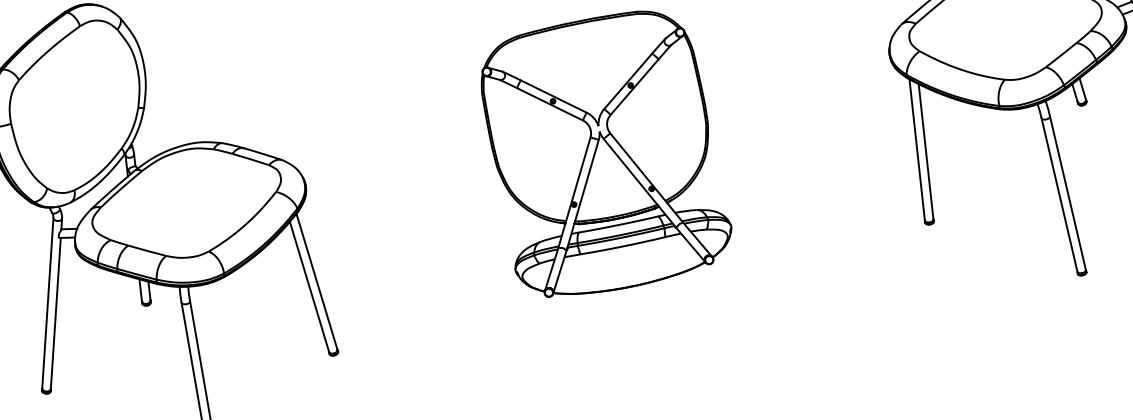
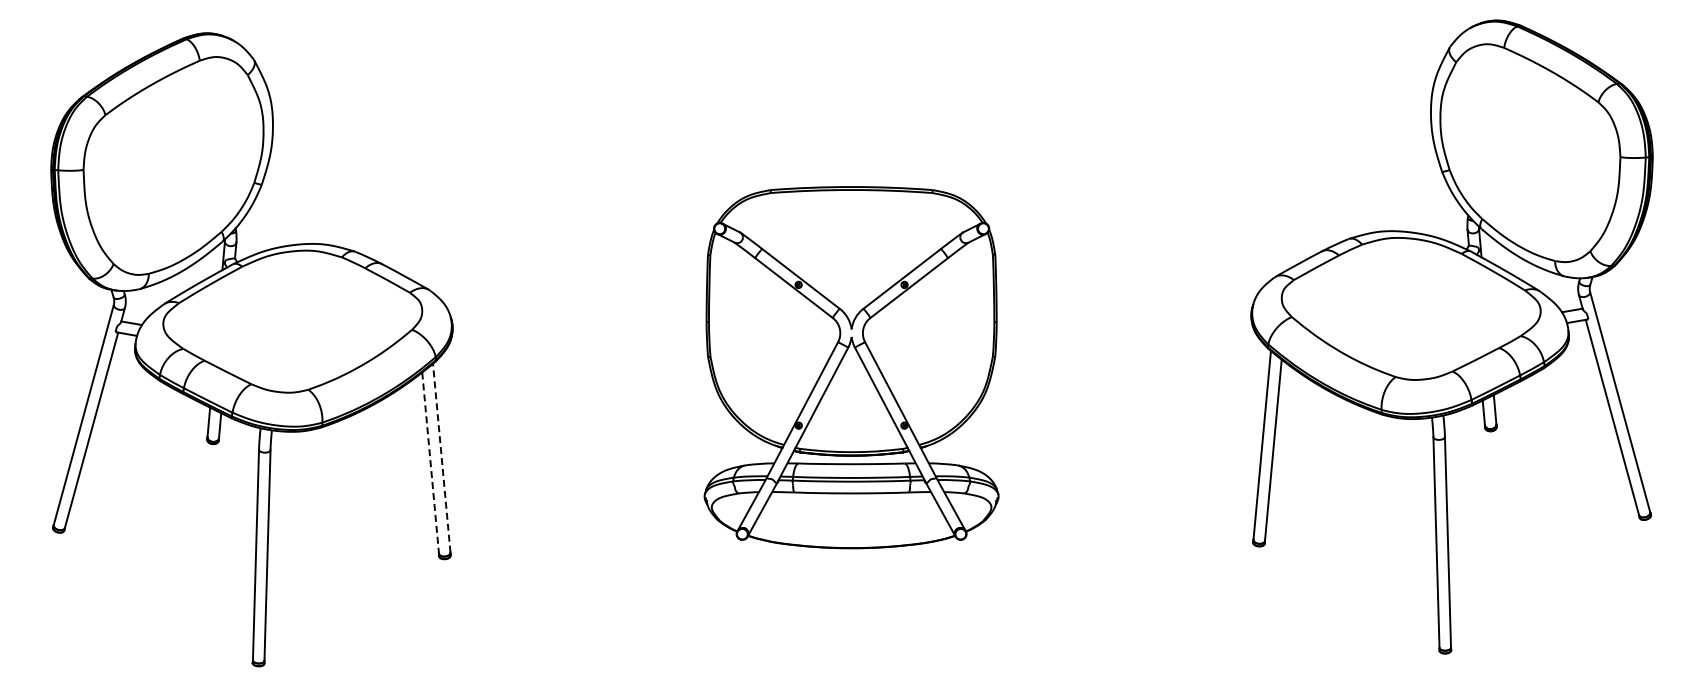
line: (316, 282) -> (441, 458), solid -> dashed
line: (309, 287) -> (430, 463), solid -> dashed

